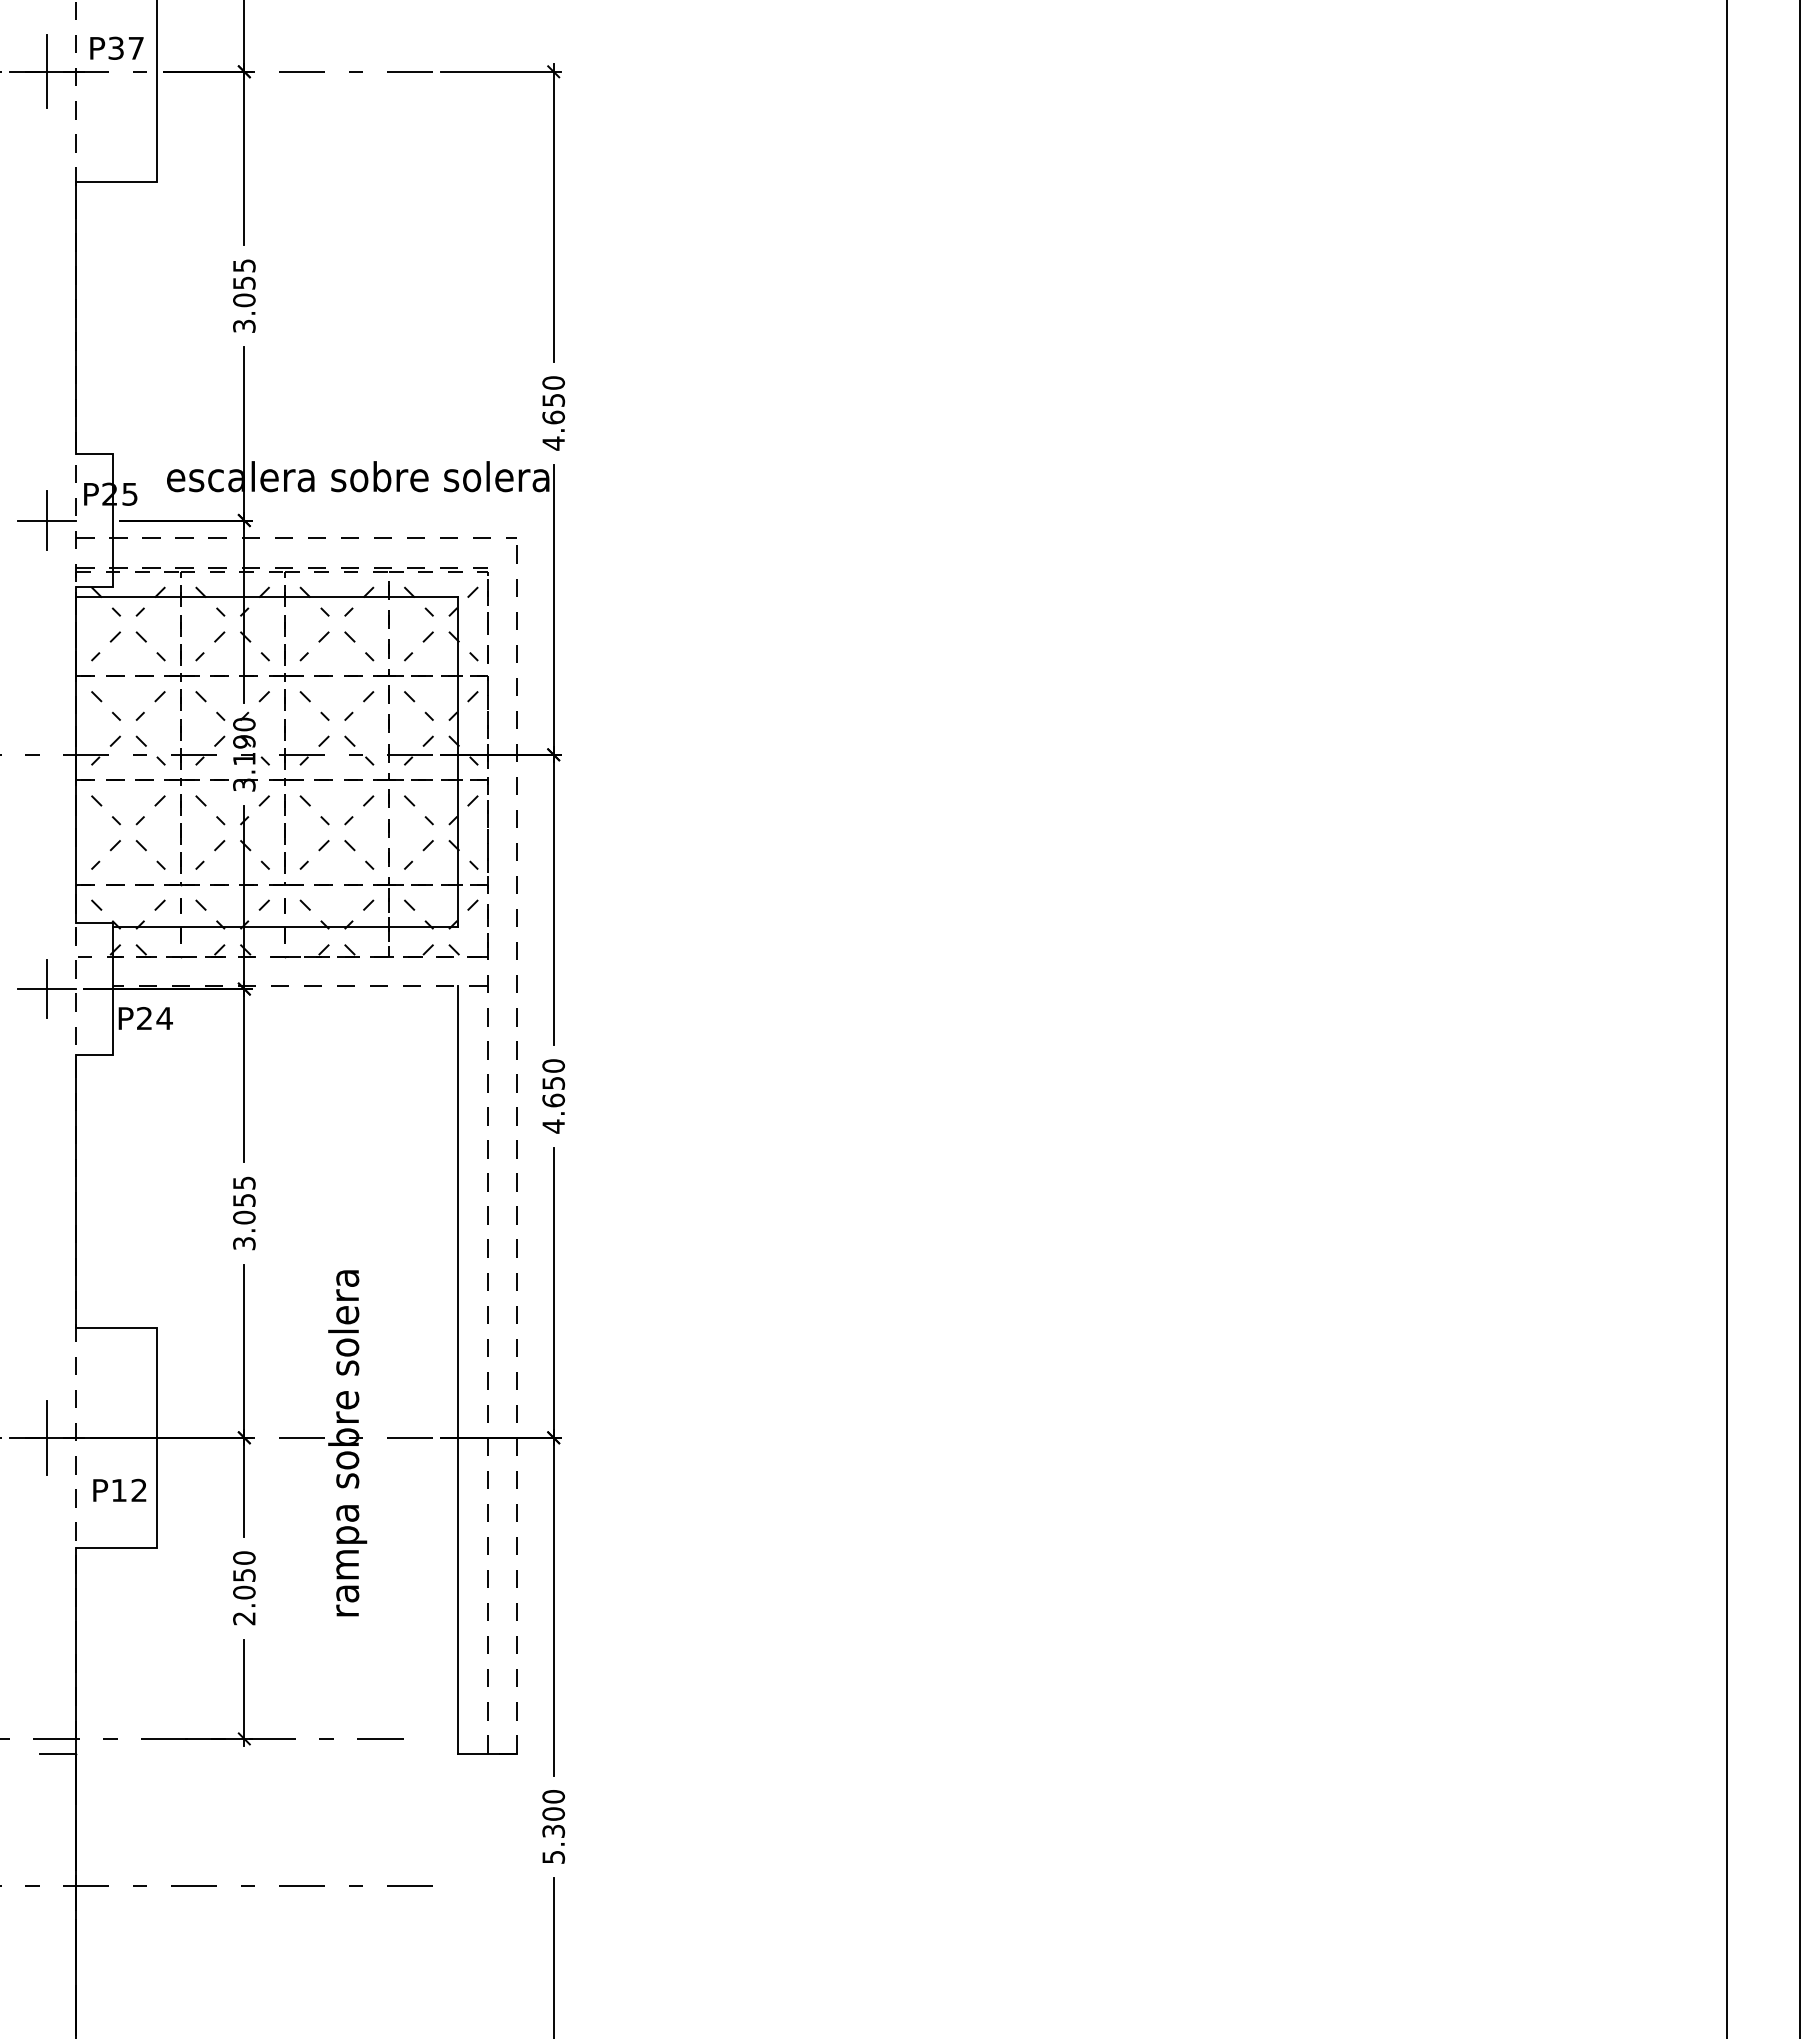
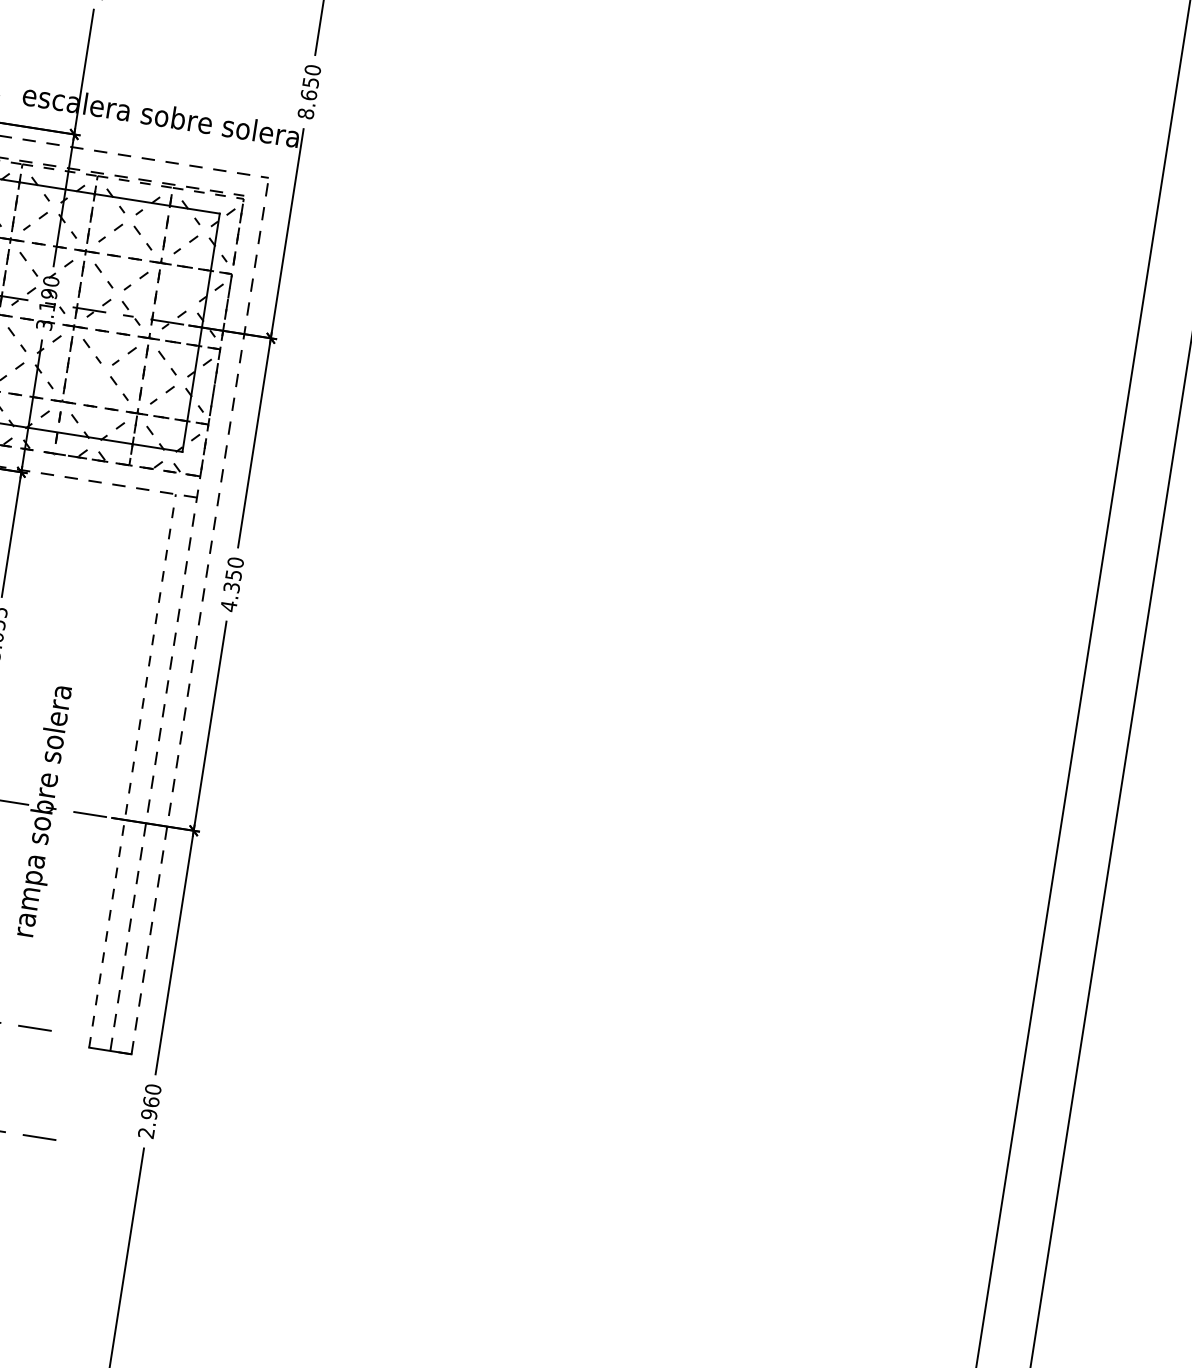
text: (553, 443) -> (305, 113), 4.650 -> 8.650
line: (415, 701) -> (177, 284), removed
line: (318, 850) -> (90, 380), removed
text: (553, 1100) -> (231, 587), 4.650 -> 4.350
line: (458, 1369) -> (132, 770), solid -> dashed
text: (553, 1835) -> (148, 1117), 5.300 -> 2.960

